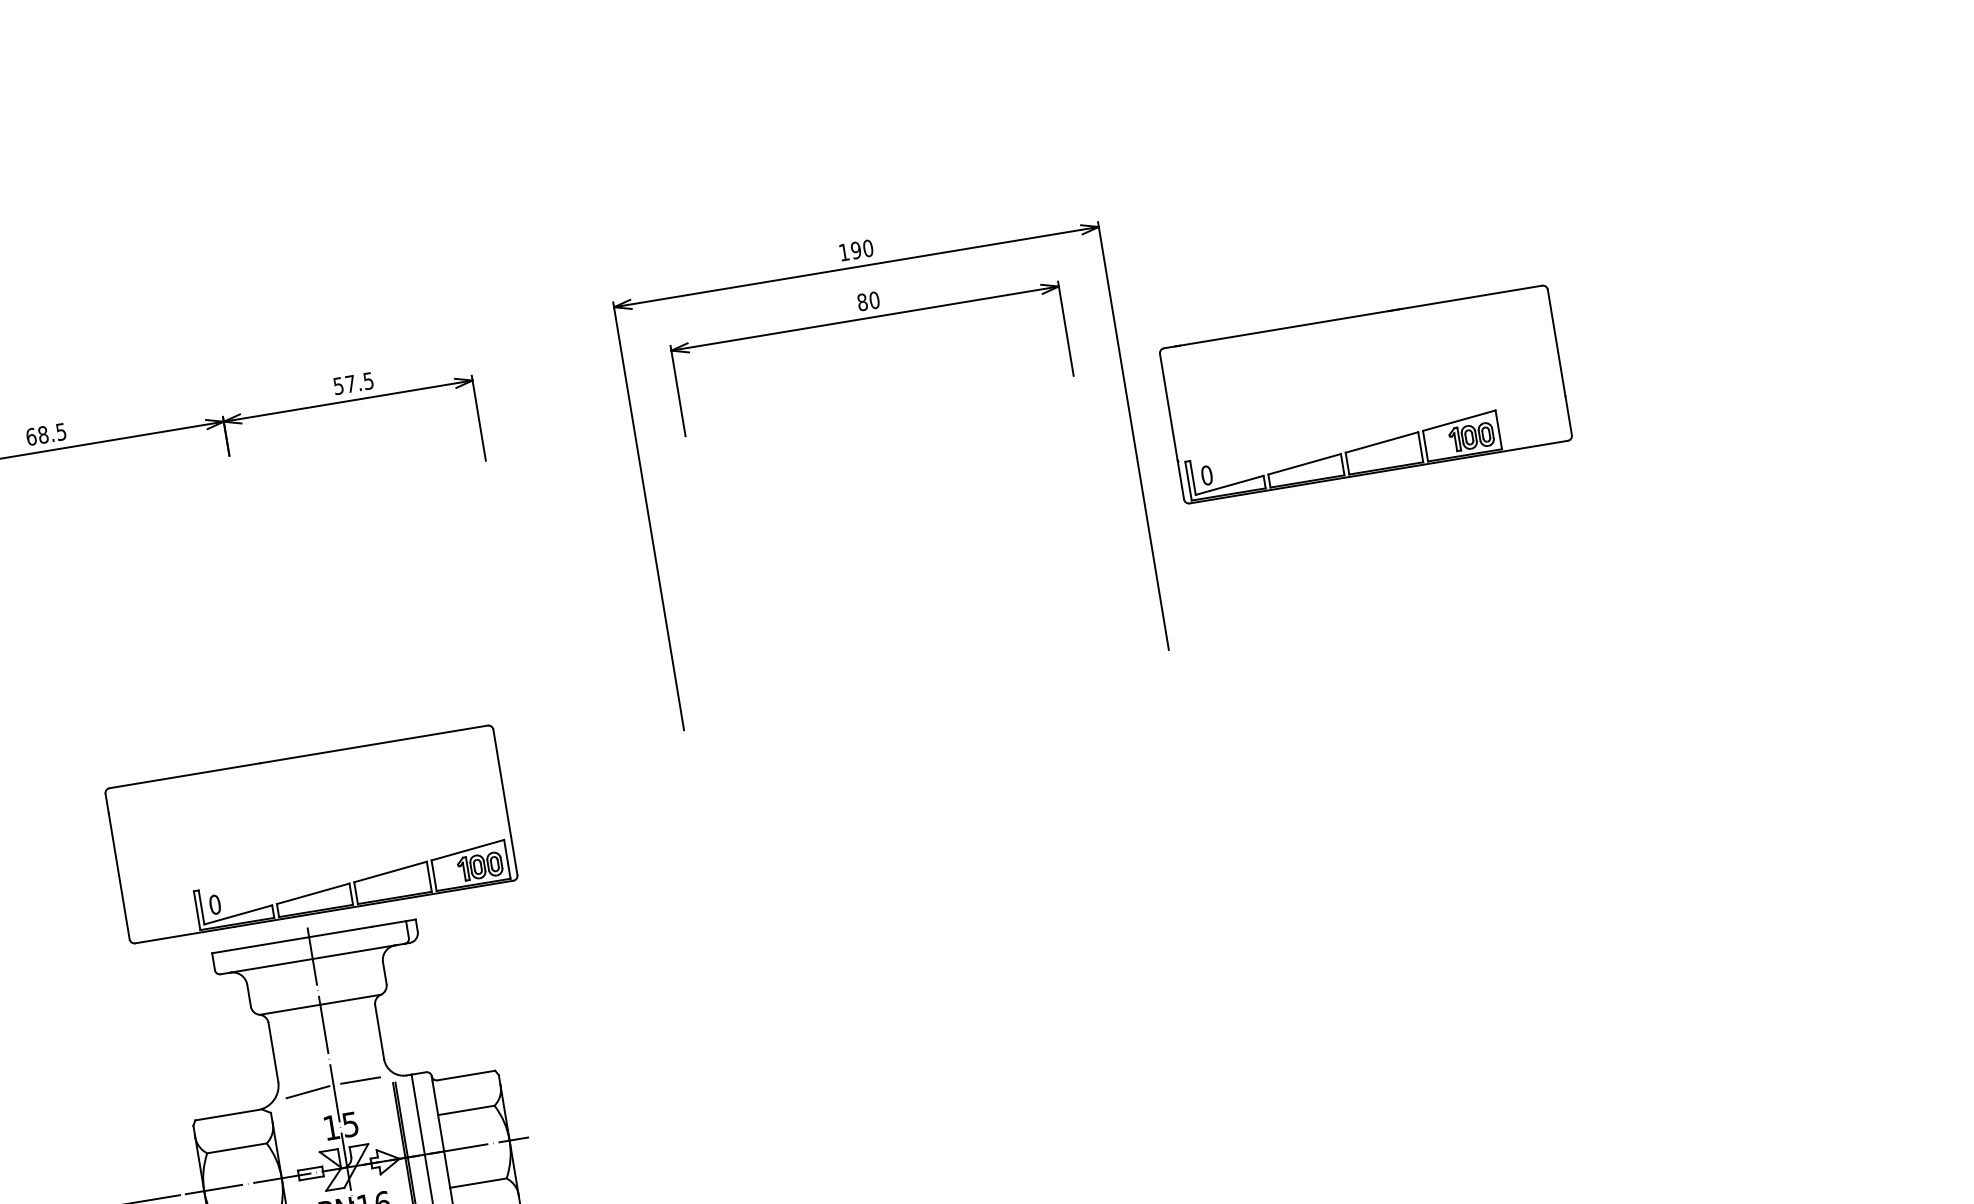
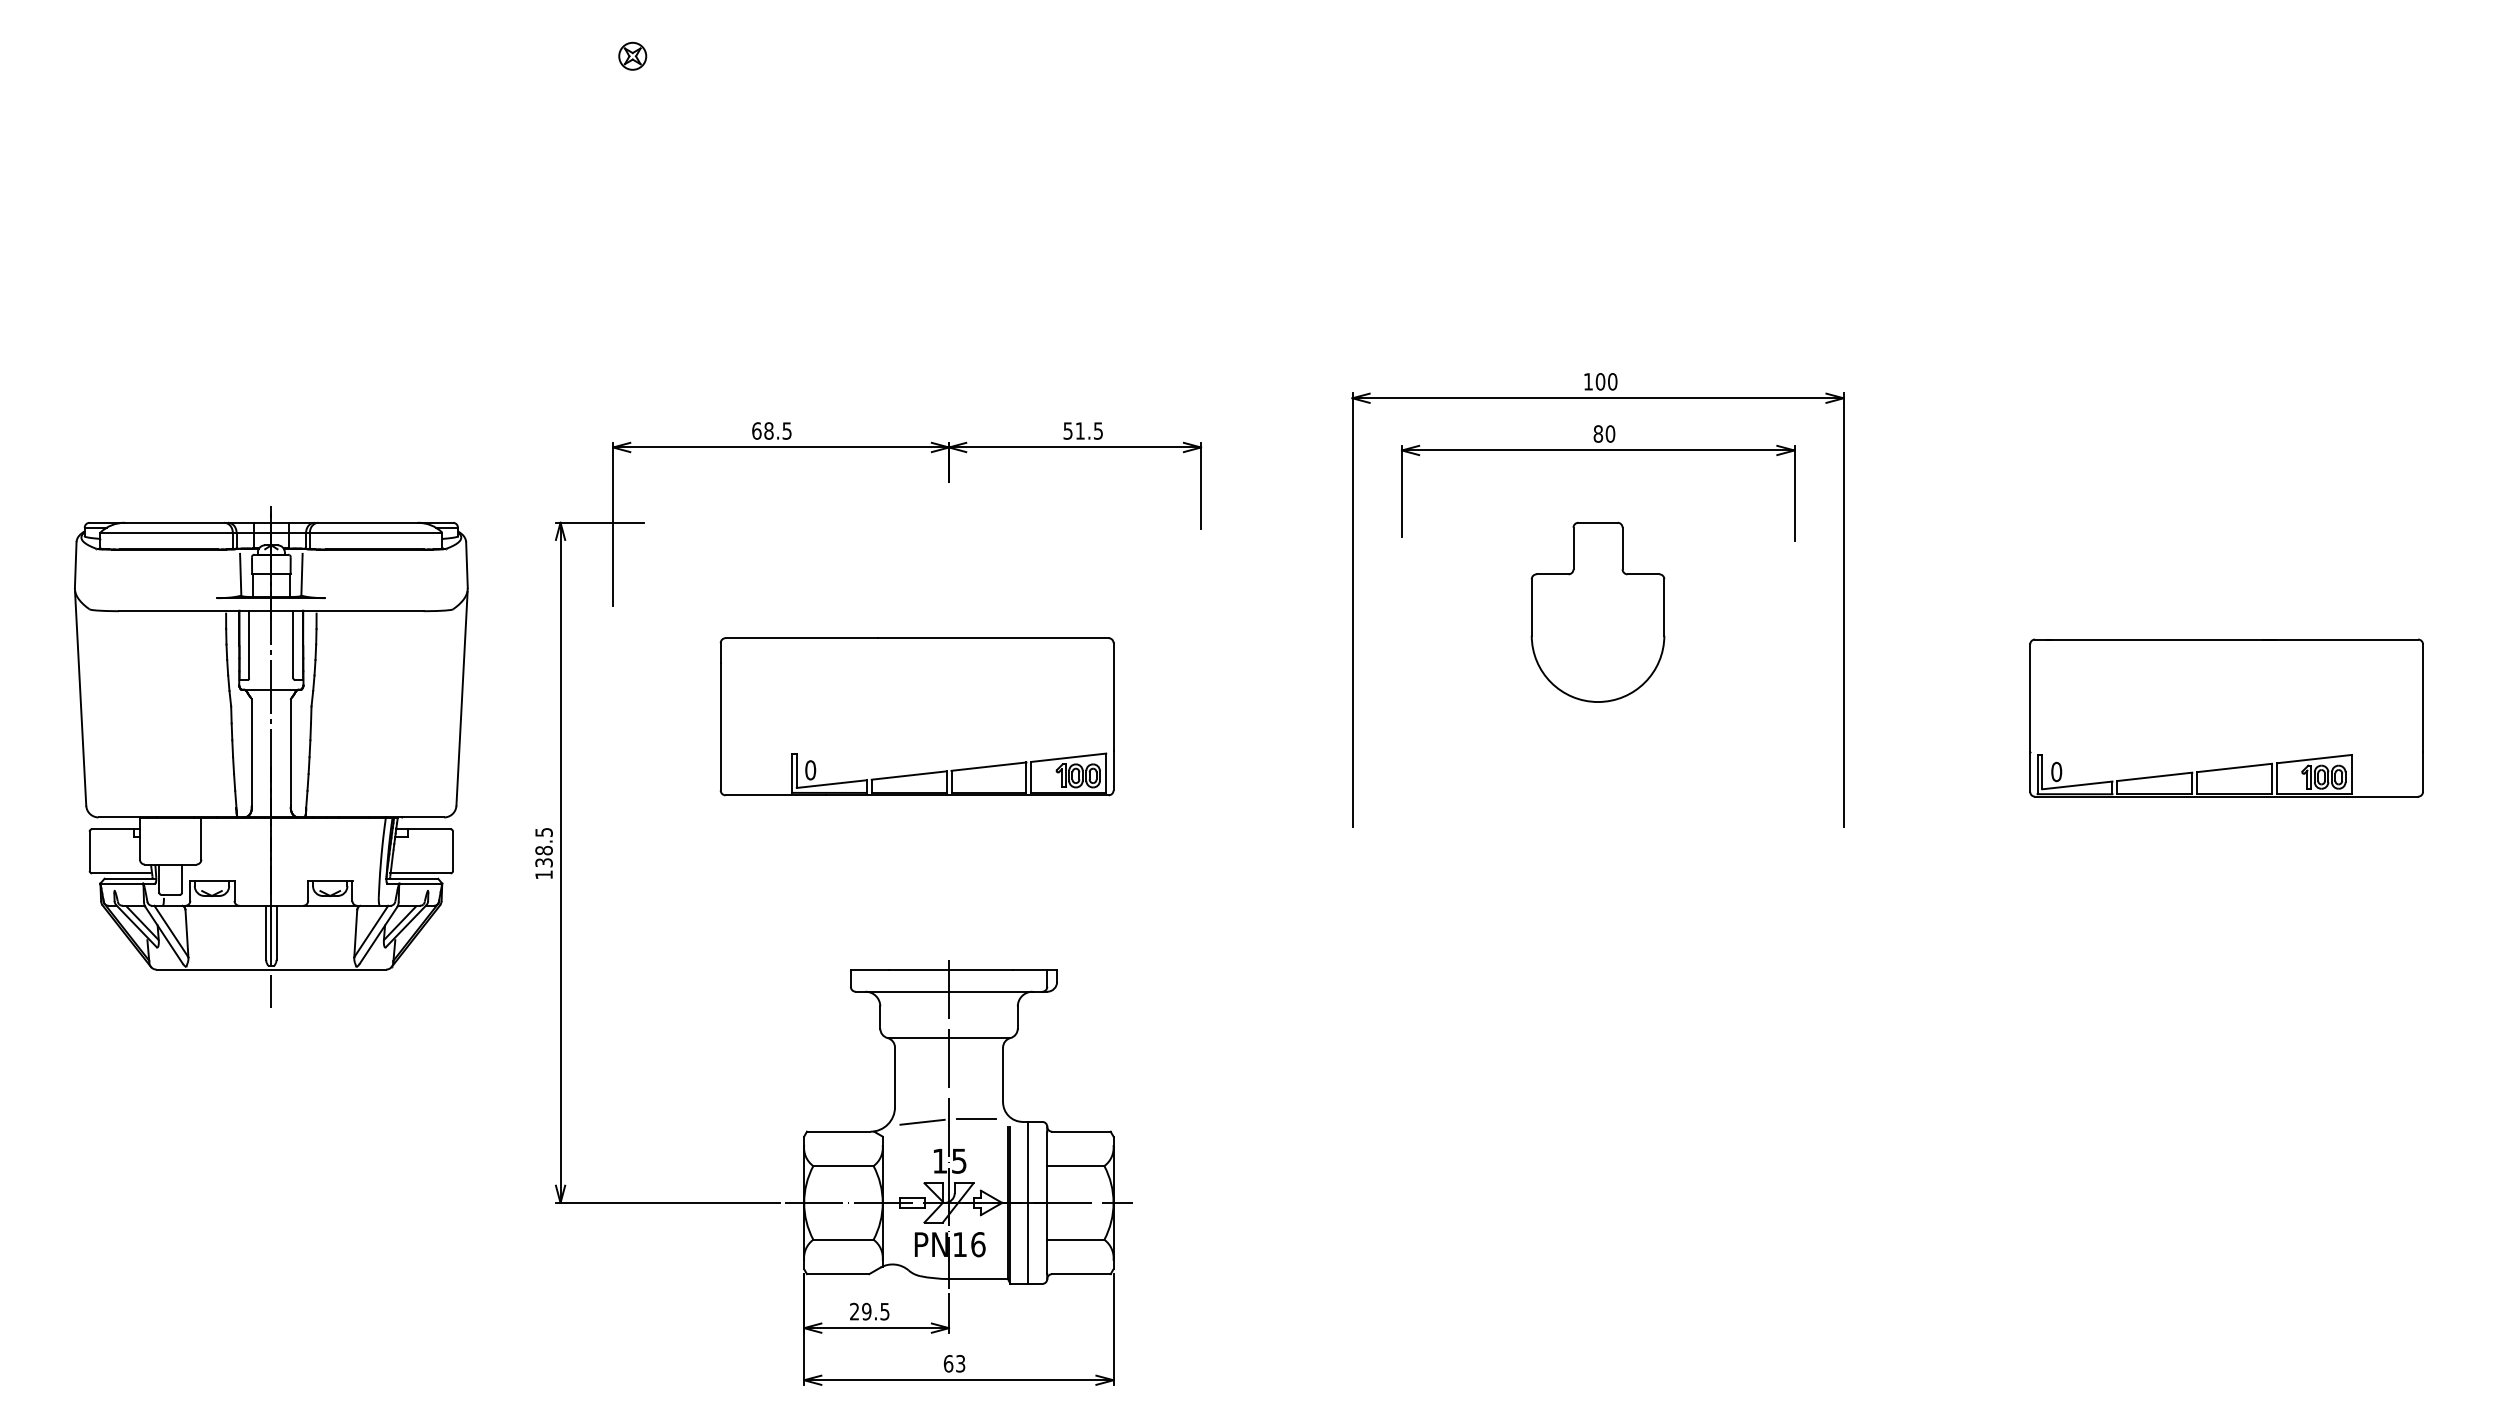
text: (856, 250) -> (1600, 381), 190 -> 100
text: (349, 383) -> (1079, 430), 57.5 -> 51.5
part: (1365, 393) -> (2226, 717), moved
part: (890, 477) -> (1597, 611), added
part: (310, 834) -> (916, 716), moved

